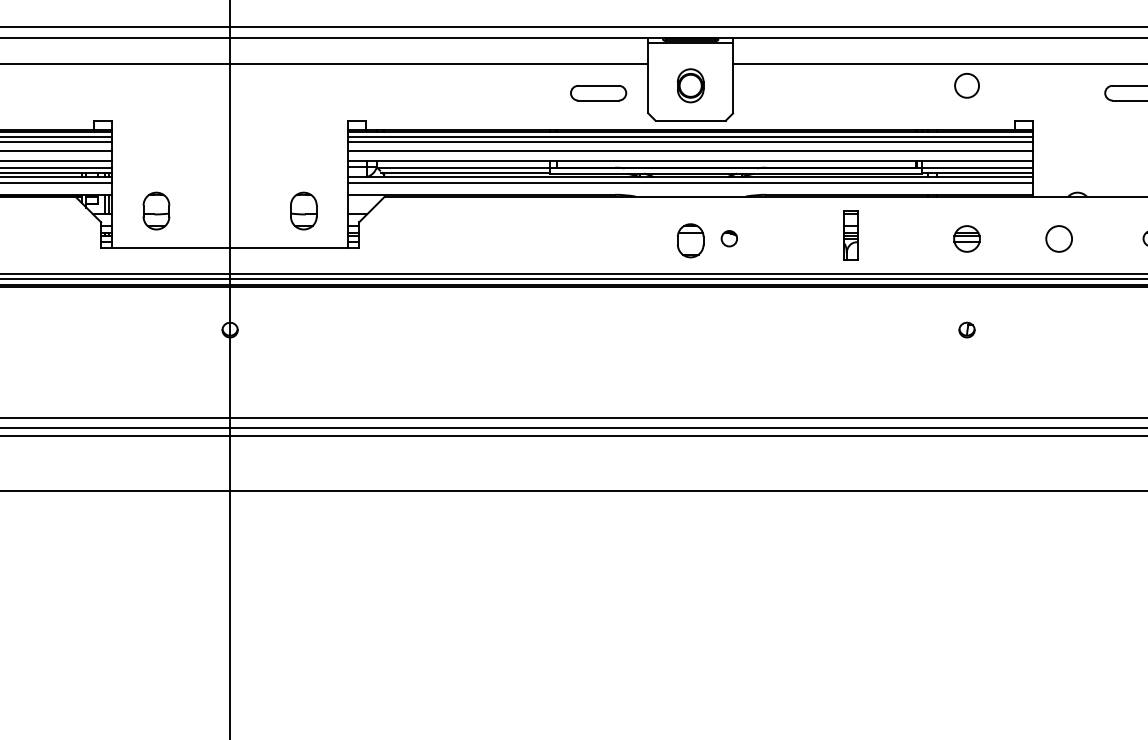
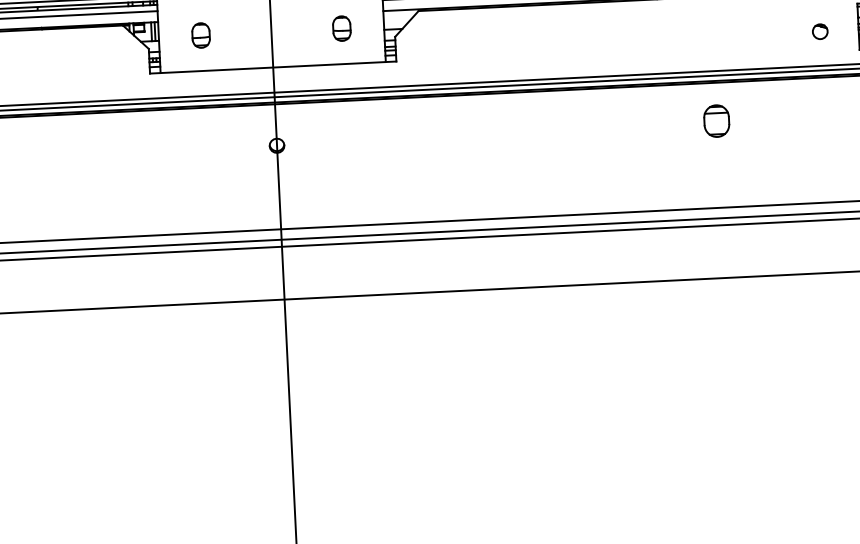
part: (156, 210) -> (201, 35), size x0.7
part: (303, 210) -> (341, 28), size x0.7
part: (728, 238) -> (819, 31), moved
part: (690, 240) -> (716, 120), moved

